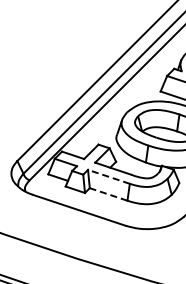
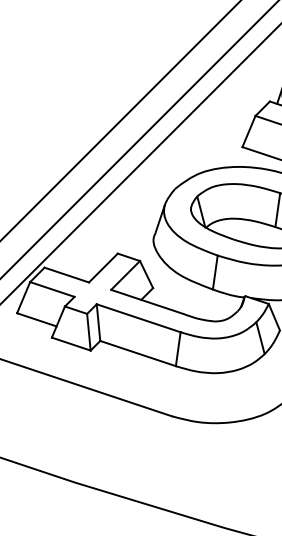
line: (108, 176) -> (137, 317), dashed -> solid
line: (108, 194) -> (137, 353), dashed -> solid

